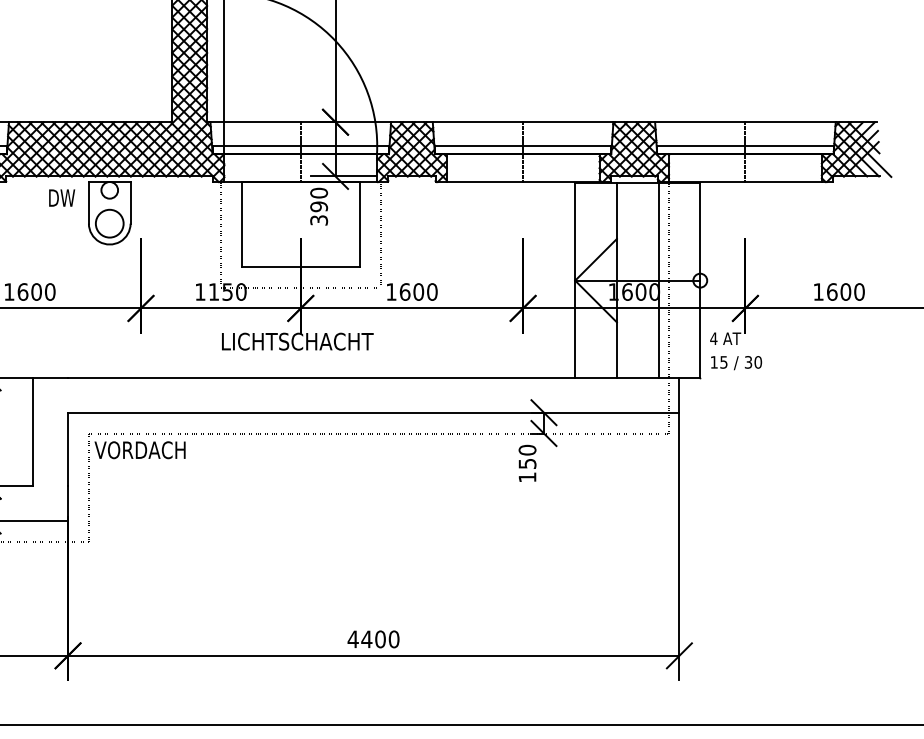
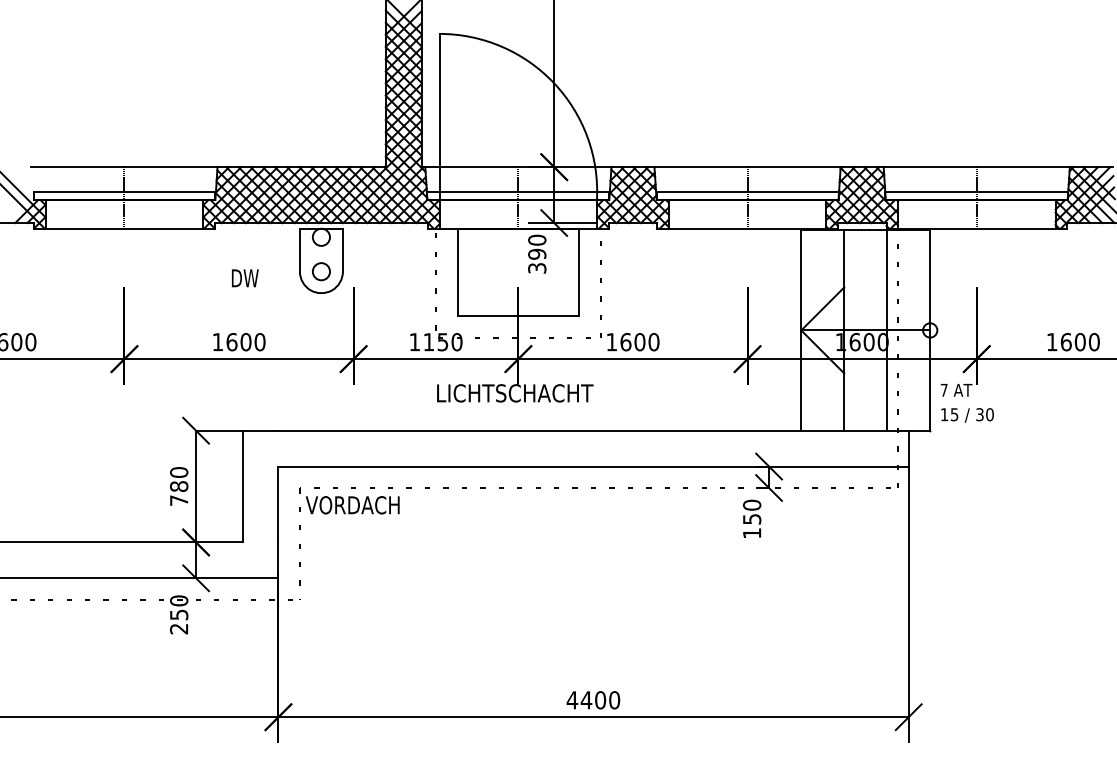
text: (62, 198) -> (245, 278), moved
circle: (109, 223) -> (321, 271), size x0.6
text: (713, 337) -> (943, 389), 4 -> 7

